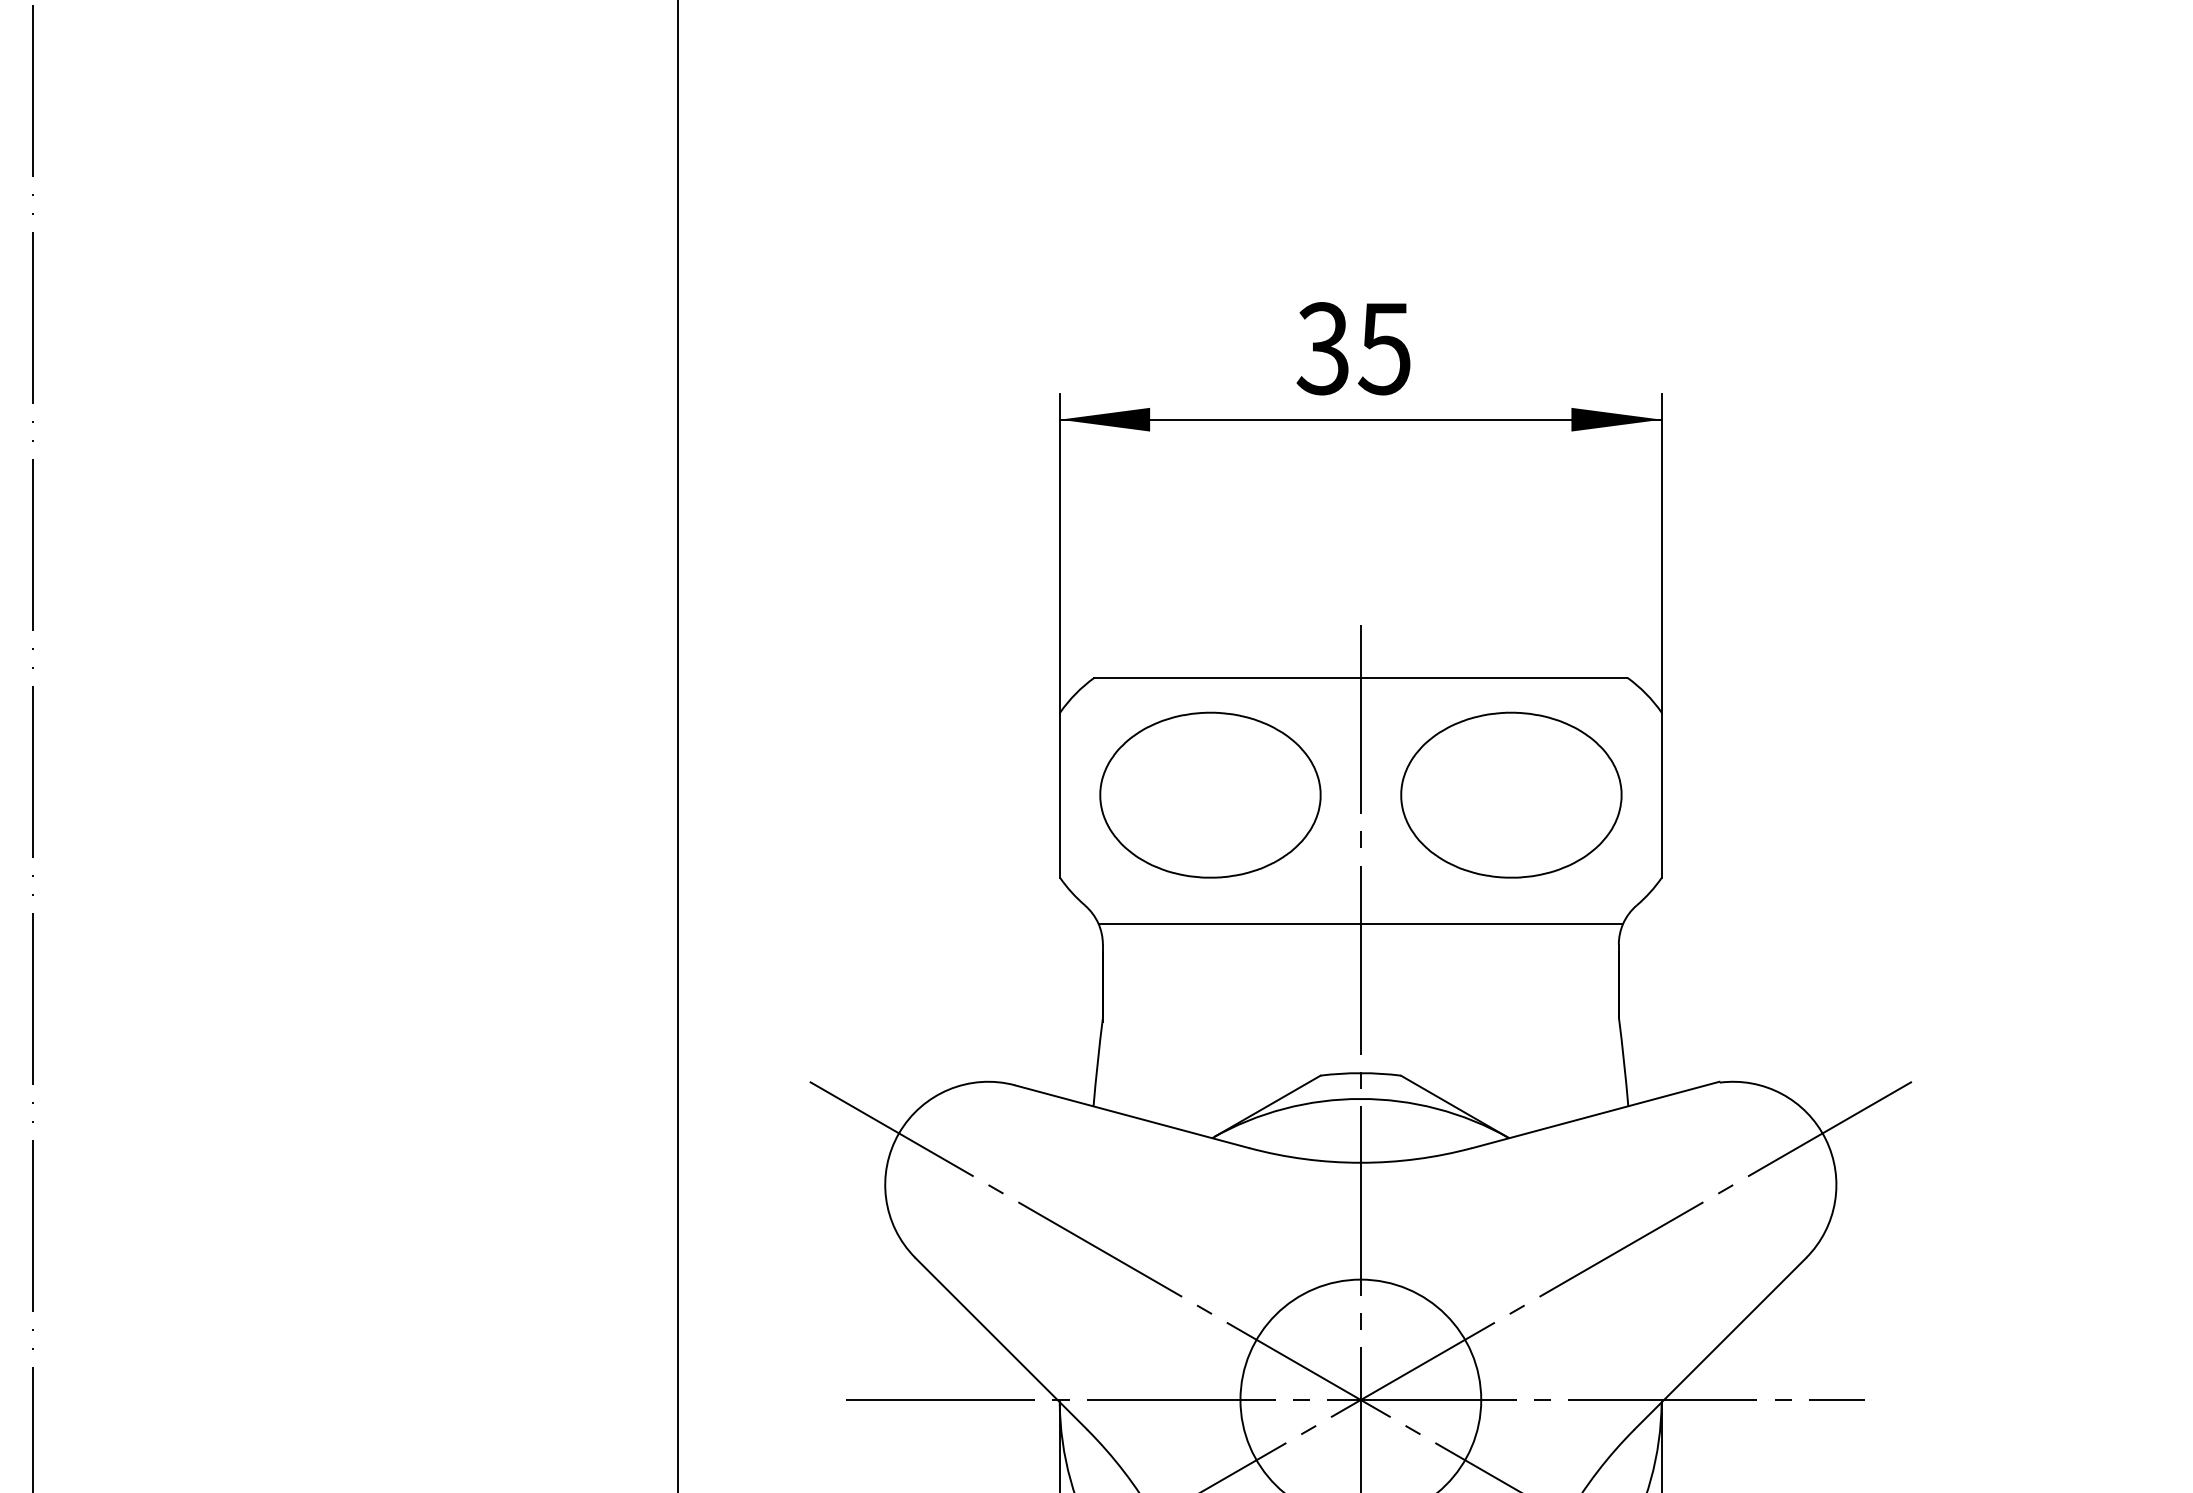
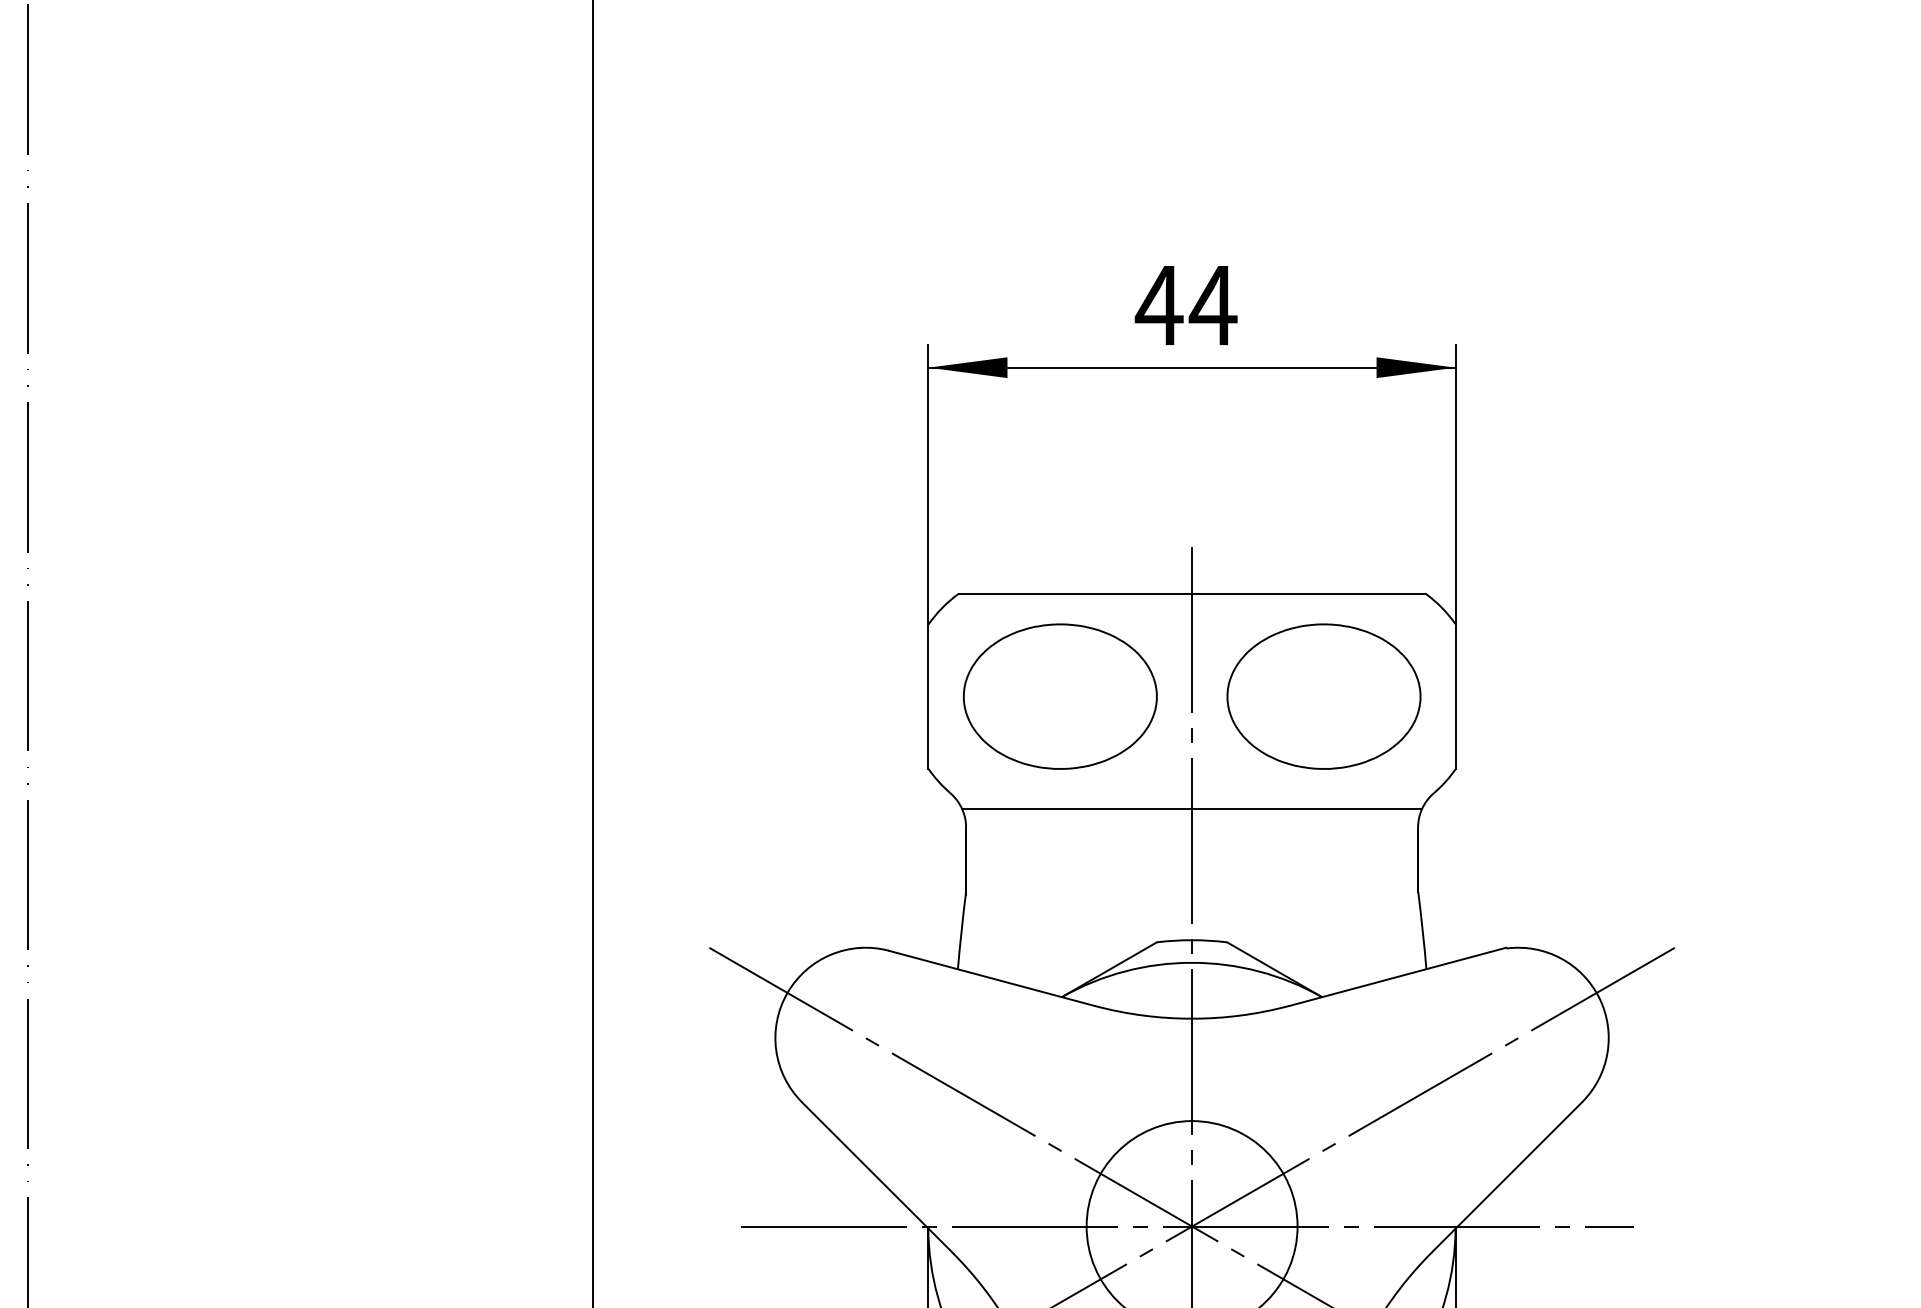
text: (1353, 348) -> (1185, 305), 35 -> 44

